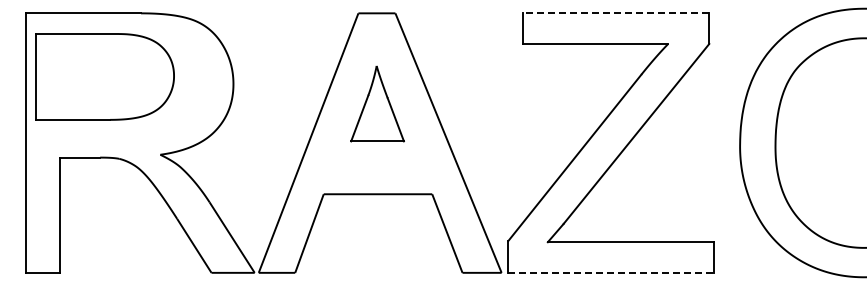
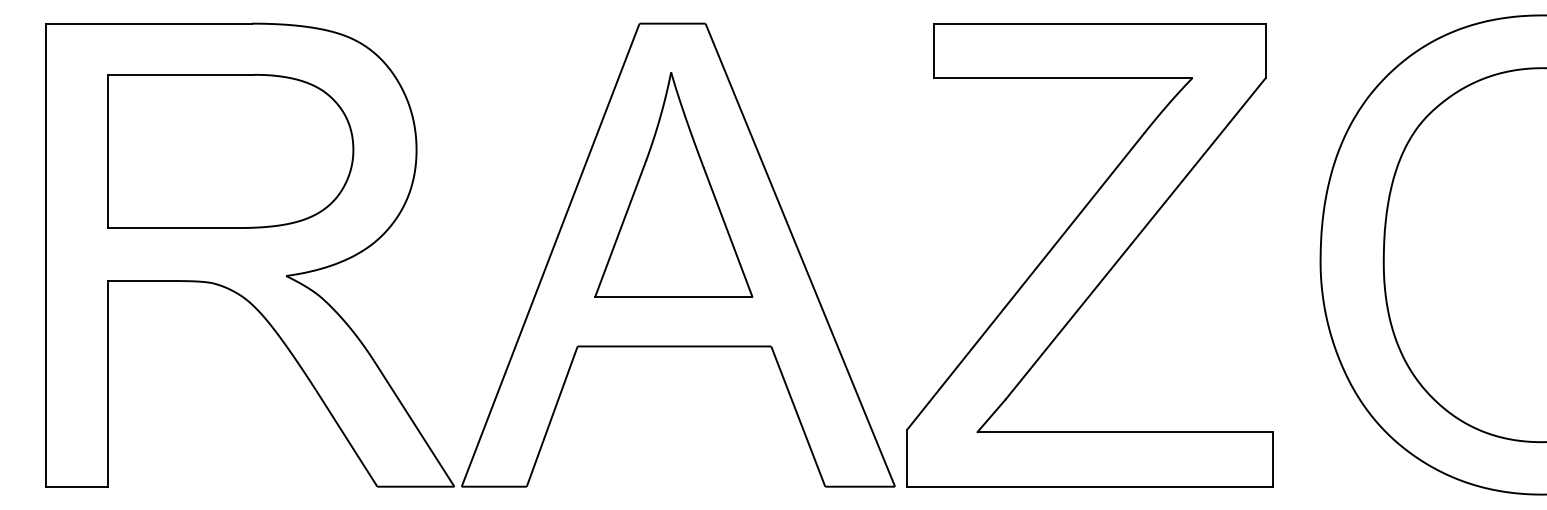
line: (616, 13) -> (1100, 23), dashed -> solid
part: (104, 76) -> (229, 150), moved
part: (377, 103) -> (673, 184), size x1.67
line: (610, 272) -> (1089, 486), dashed -> solid

